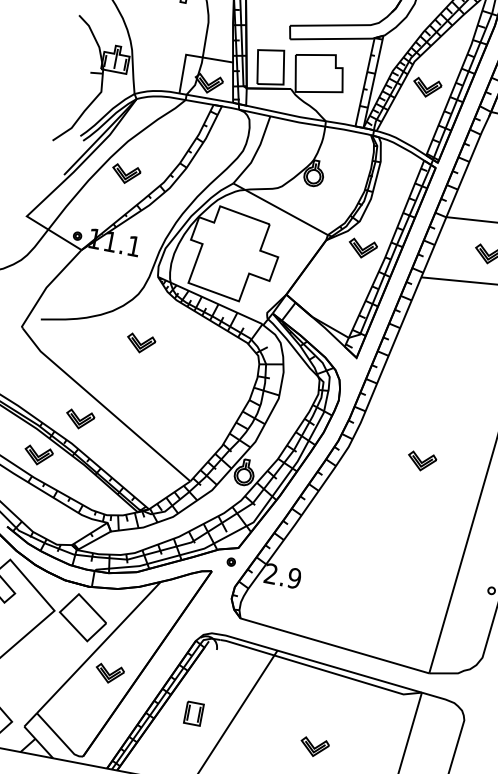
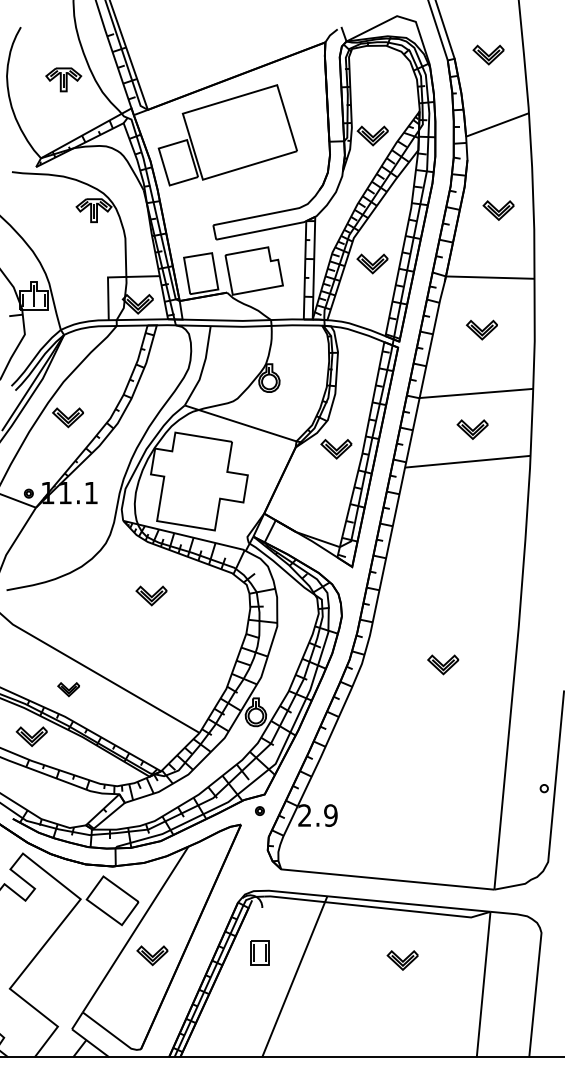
part: (140, 343) -> (151, 595), moved
part: (79, 419) -> (68, 689), size x0.7
part: (193, 713) -> (259, 952), moved
part: (314, 747) -> (402, 960), moved

